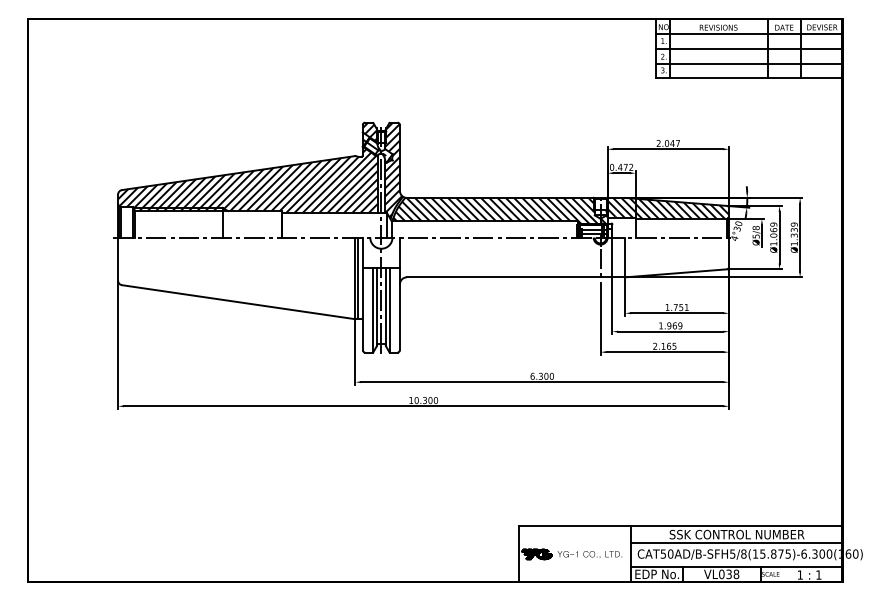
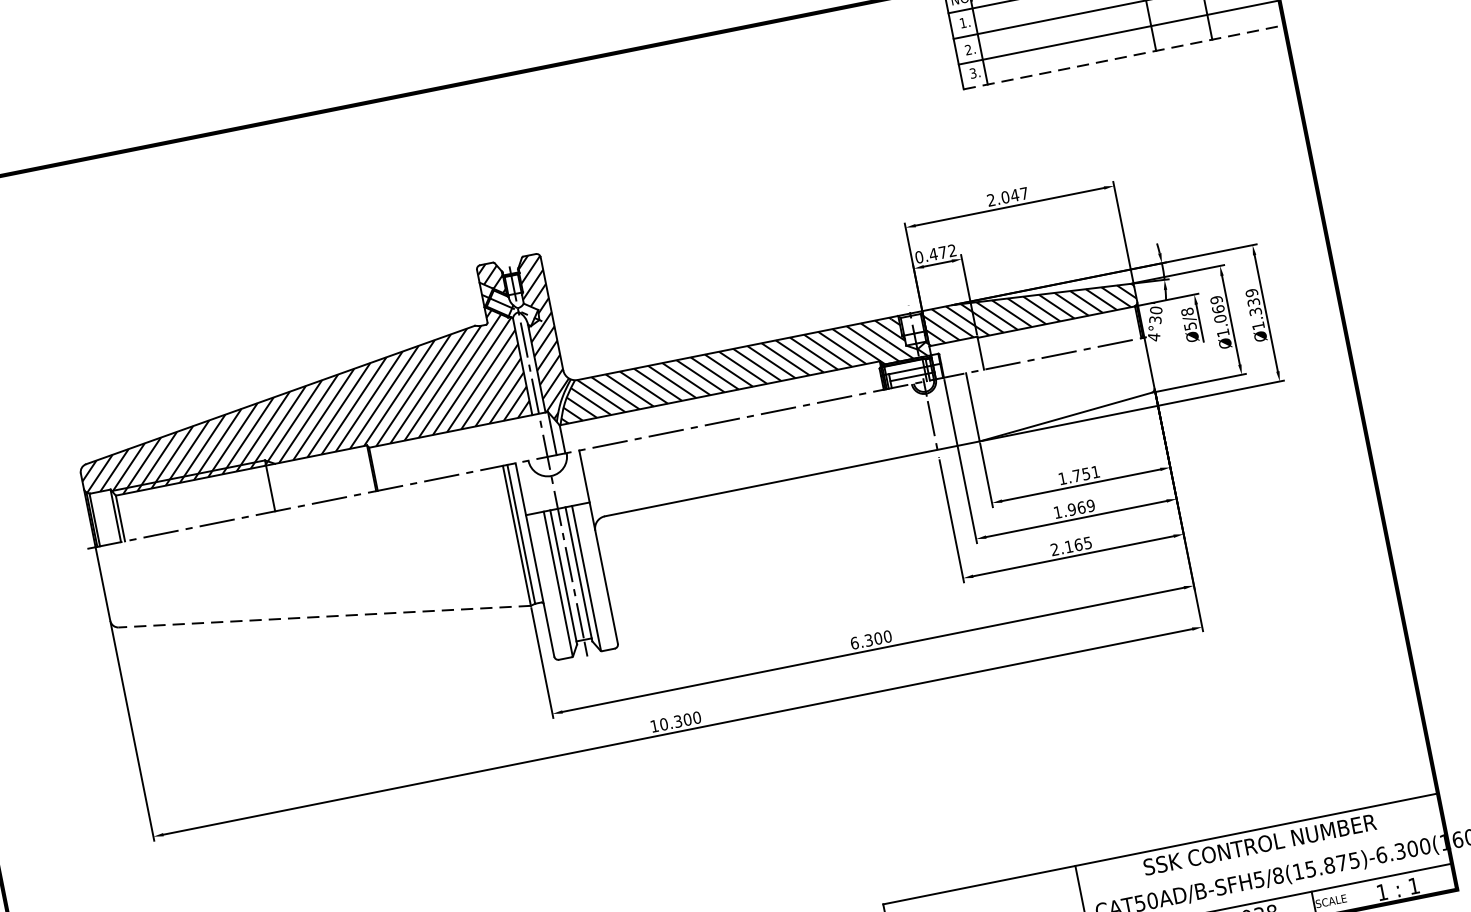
line: (749, 78) -> (1124, 57), solid -> dashed
line: (238, 302) -> (324, 617), solid -> dashed
line: (736, 543) -> (1261, 860), removed

